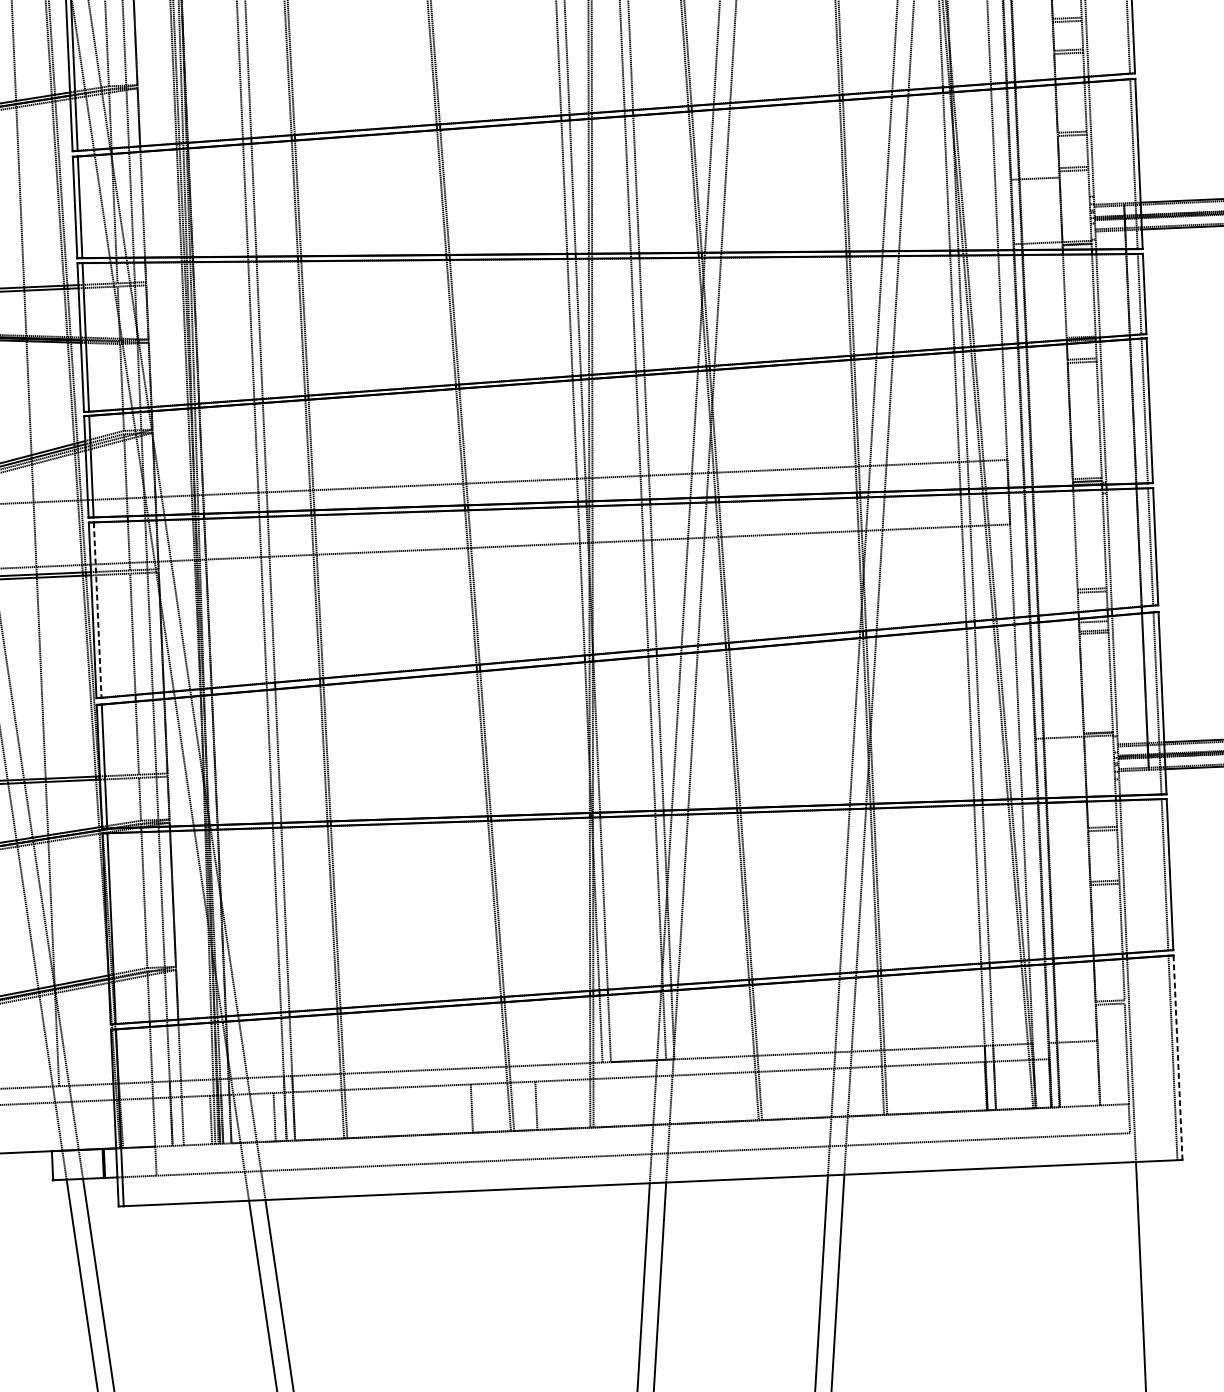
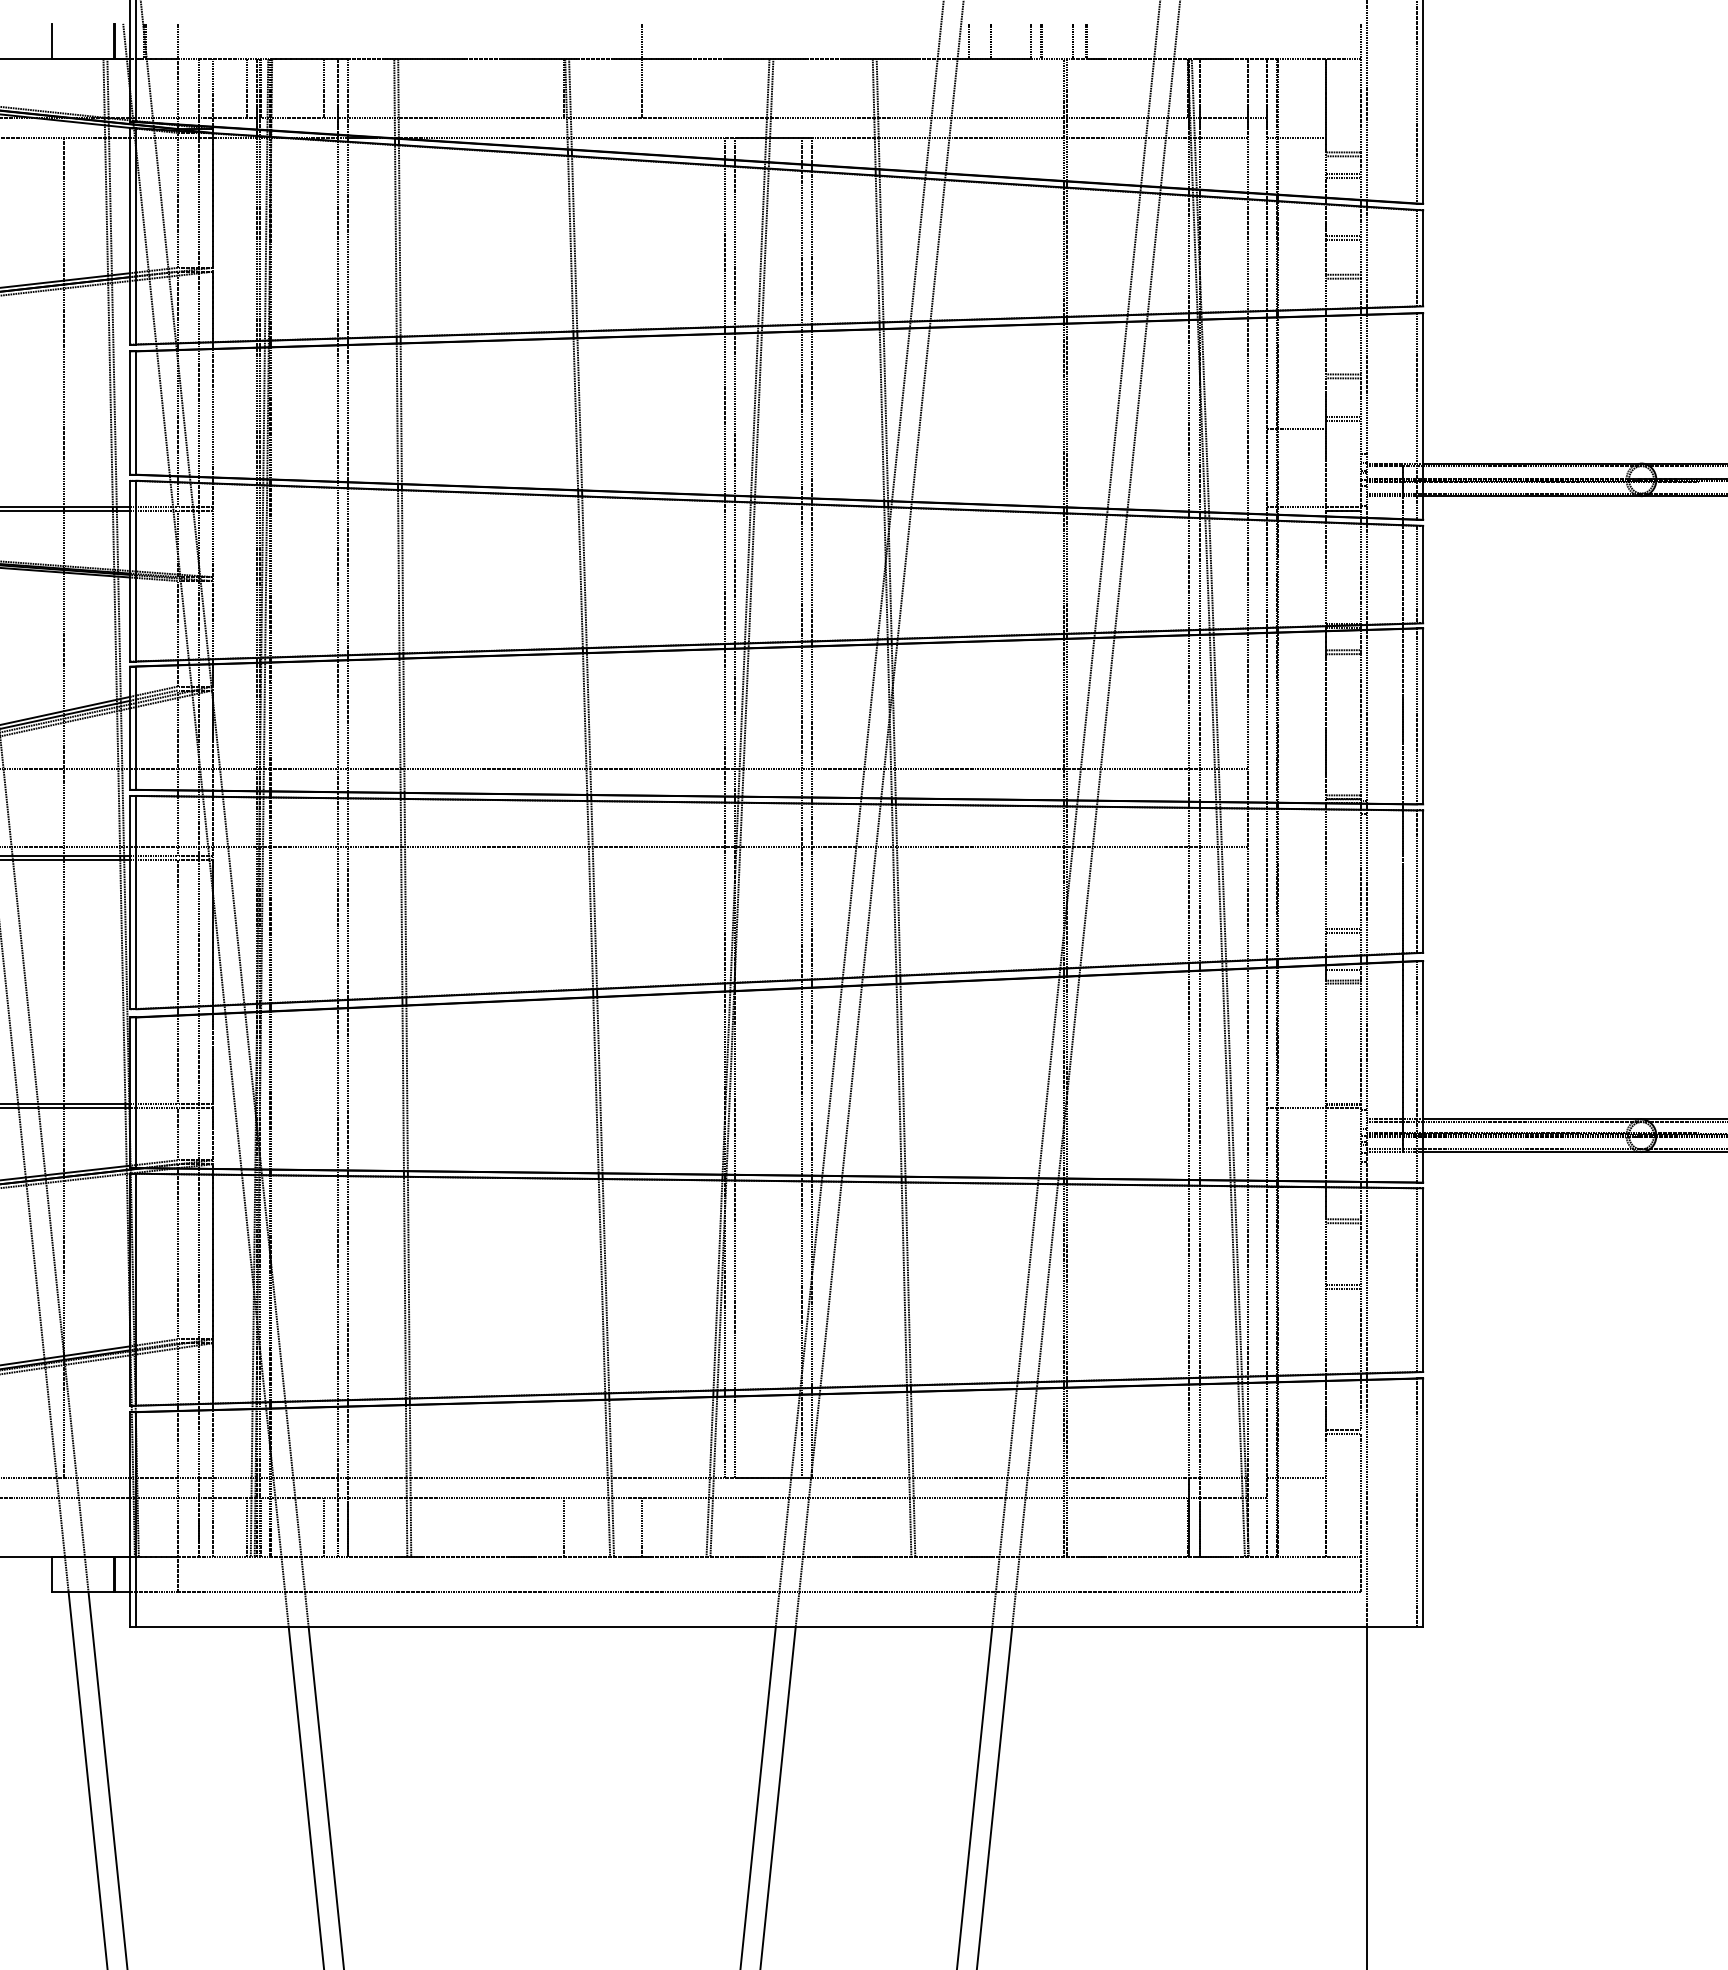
line: (97, 610) -> (136, 902), dashed -> solid
line: (1178, 1058) -> (1423, 1503), dashed -> solid

